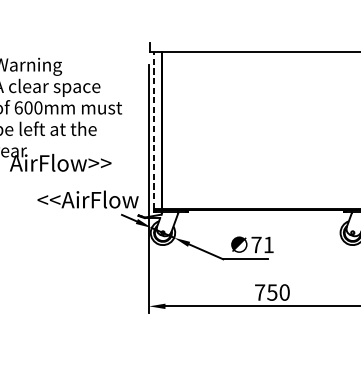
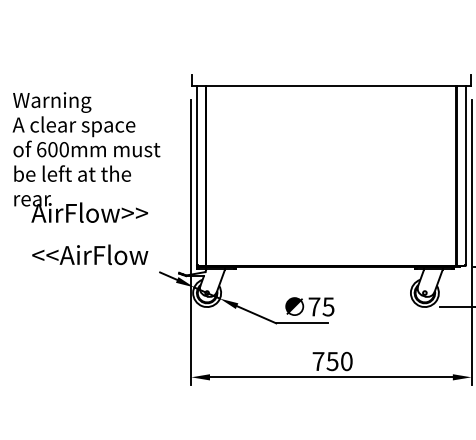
line: (153, 130) -> (196, 175), dashed -> solid
text: (88, 199) -> (90, 254), moved
text: (268, 244) -> (328, 306), 71 -> 75

